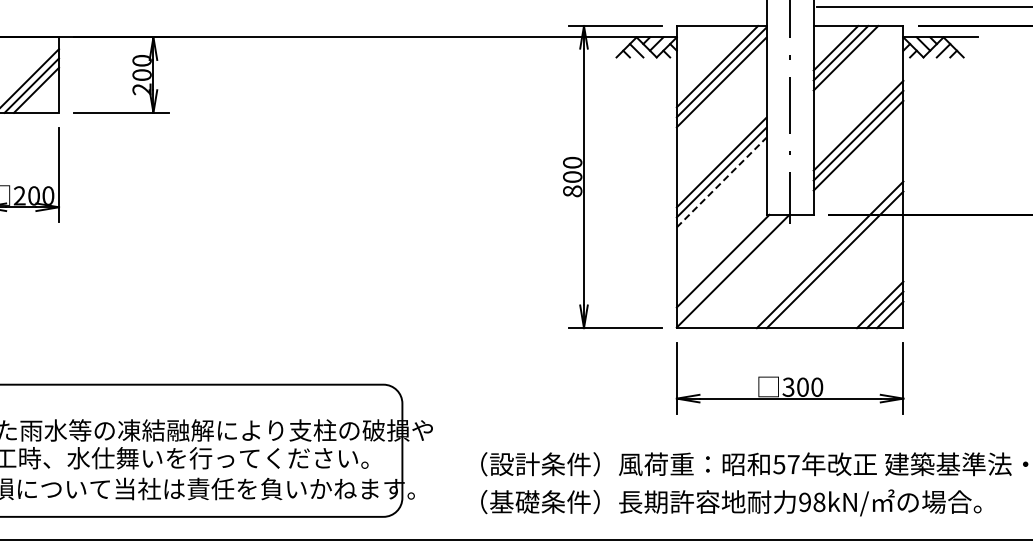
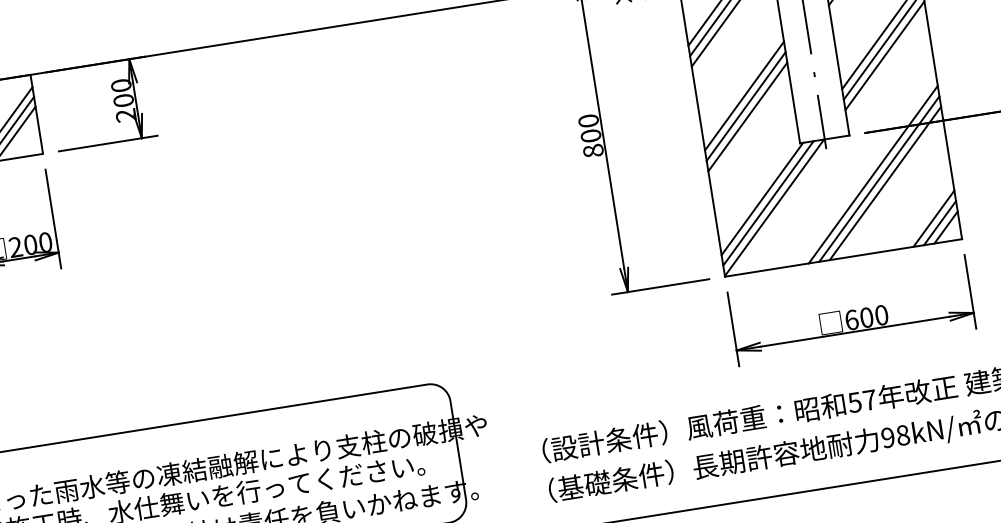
line: (722, 182) -> (748, 116), dashed -> solid
line: (839, 264) -> (884, 183), added
line: (727, 265) -> (767, 202), added
text: (788, 386) -> (851, 319), 300 -> 600

